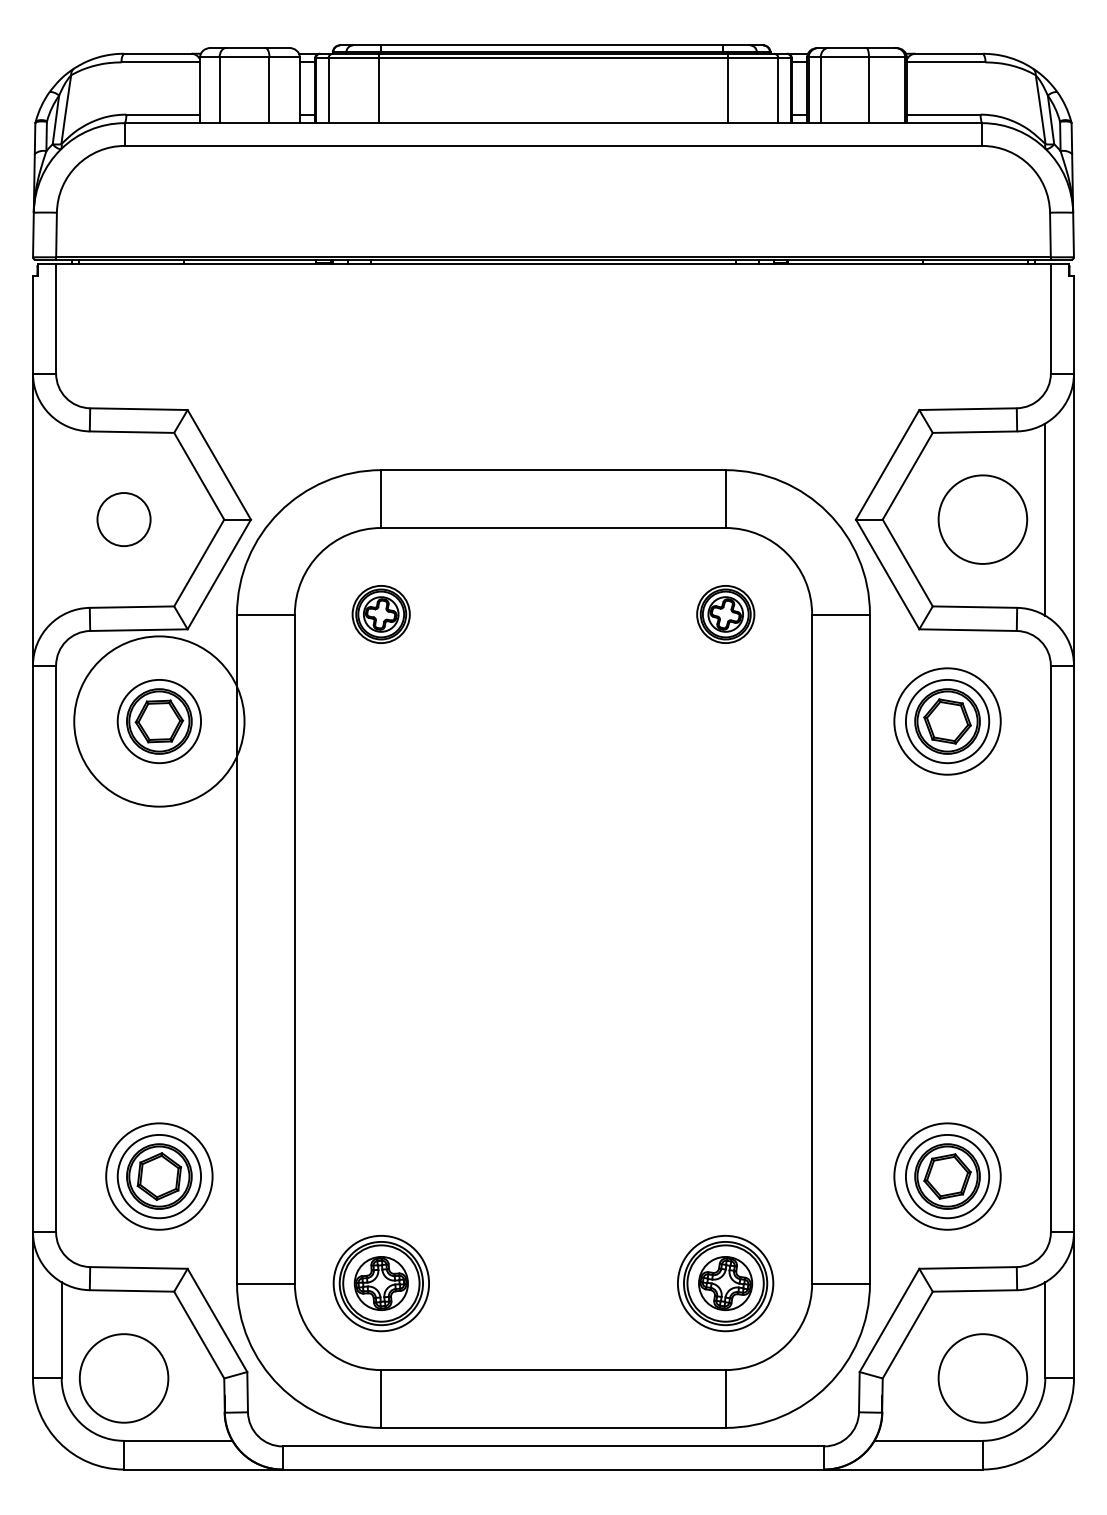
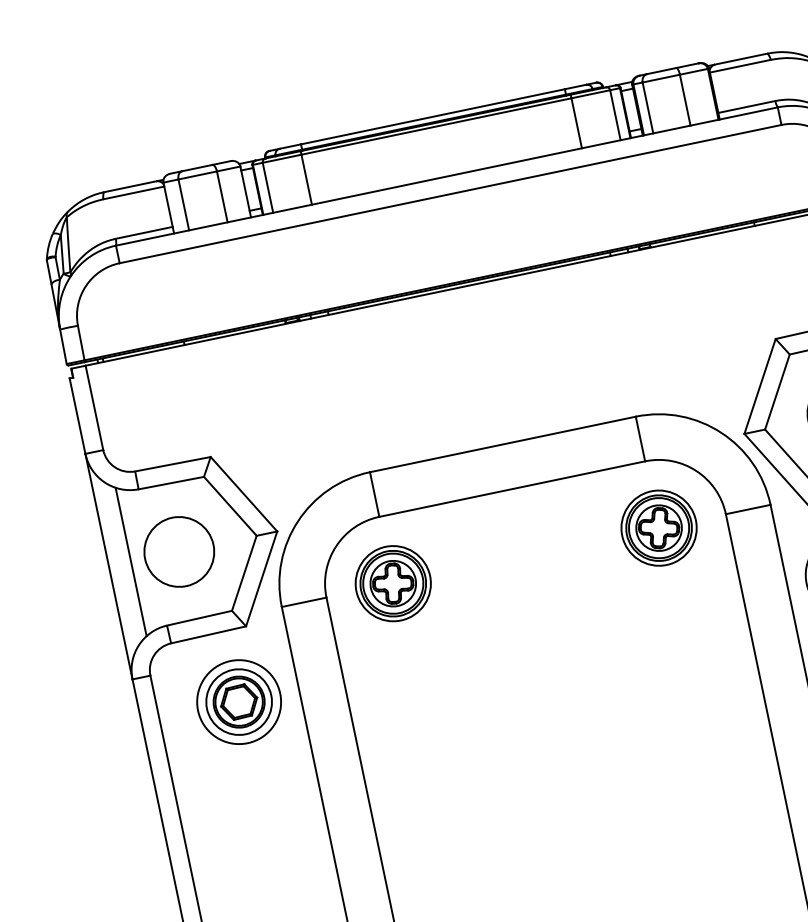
line: (61, 519) -> (130, 561), added
circle: (123, 519) -> (178, 551), size x1.67
part: (380, 614) -> (392, 583), size x1.67
part: (725, 614) -> (658, 528), size x1.67
circle: (159, 721) -> (239, 702), size x0.62

